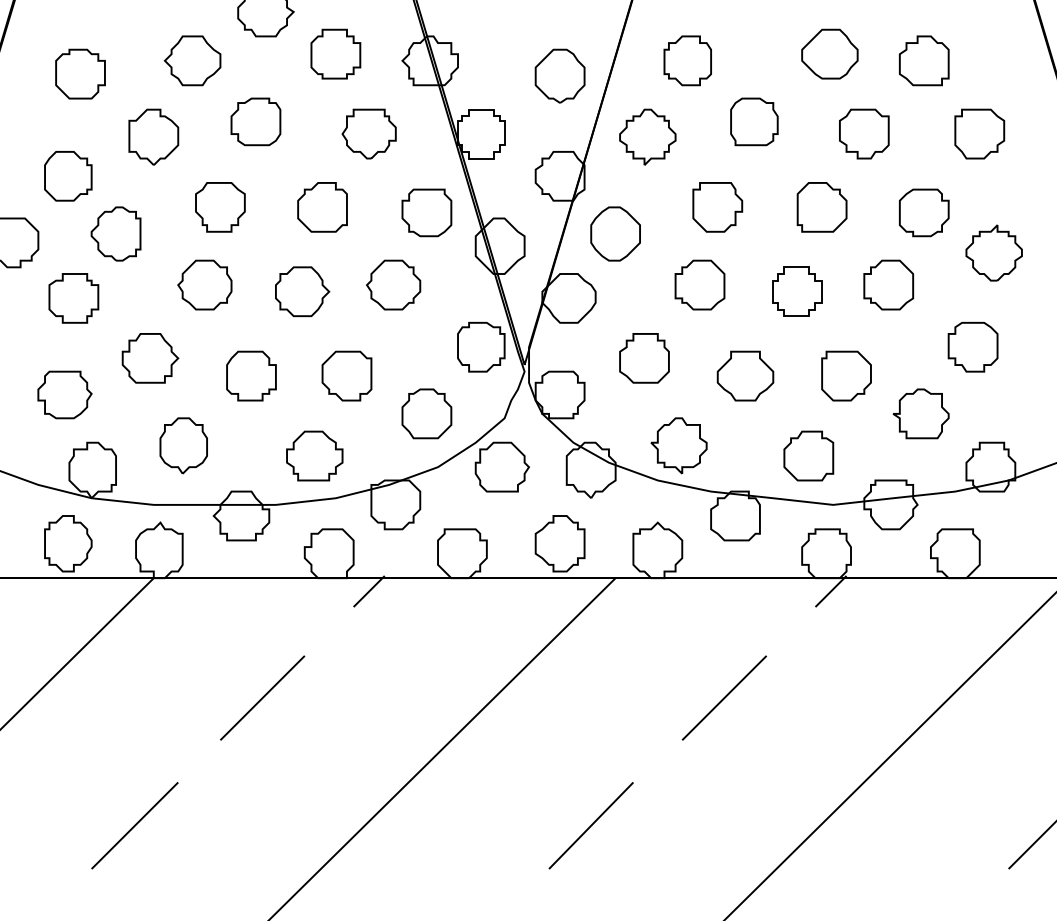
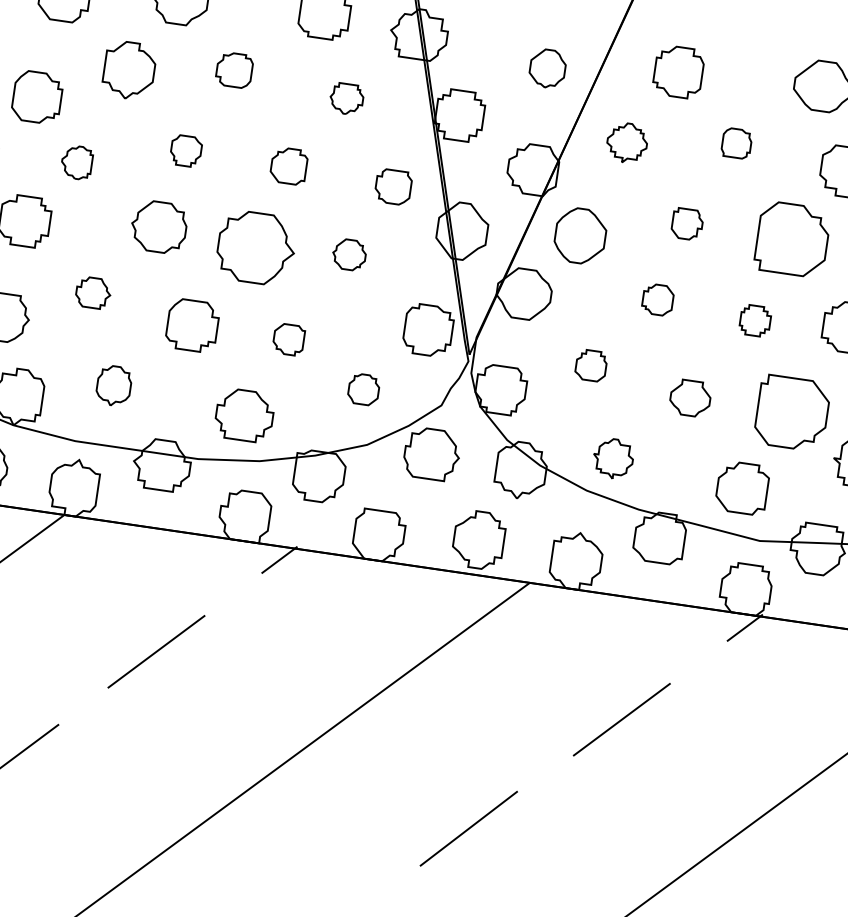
part: (559, 75) -> (547, 68), size x0.7
part: (255, 121) -> (234, 69), size x0.7
part: (754, 121) -> (736, 143), size x0.6
part: (368, 133) -> (346, 98), size x0.6
part: (647, 136) -> (626, 142), size x0.7
part: (220, 207) -> (186, 151), size x0.6
part: (322, 207) -> (288, 166), size x0.7
part: (717, 207) -> (687, 224), size x0.6
part: (821, 207) -> (791, 239), size x1.4
part: (426, 212) -> (393, 186), size x0.7
part: (115, 233) -> (76, 162), size x0.6
part: (393, 284) -> (349, 254), size x0.6
part: (699, 284) -> (657, 299), size x0.6
part: (302, 291) -> (256, 247), size x1.4
part: (797, 291) -> (755, 320), size x0.6
part: (150, 358) -> (93, 293), size x0.6
part: (644, 358) -> (591, 365), size x0.6
part: (346, 375) -> (288, 339), size x0.6
part: (745, 375) -> (690, 397), size x0.7
part: (846, 375) -> (792, 412), size x1.4
part: (426, 413) -> (363, 389), size x0.6
part: (183, 445) -> (113, 385), size x0.7
part: (678, 445) -> (612, 458), size x0.7

